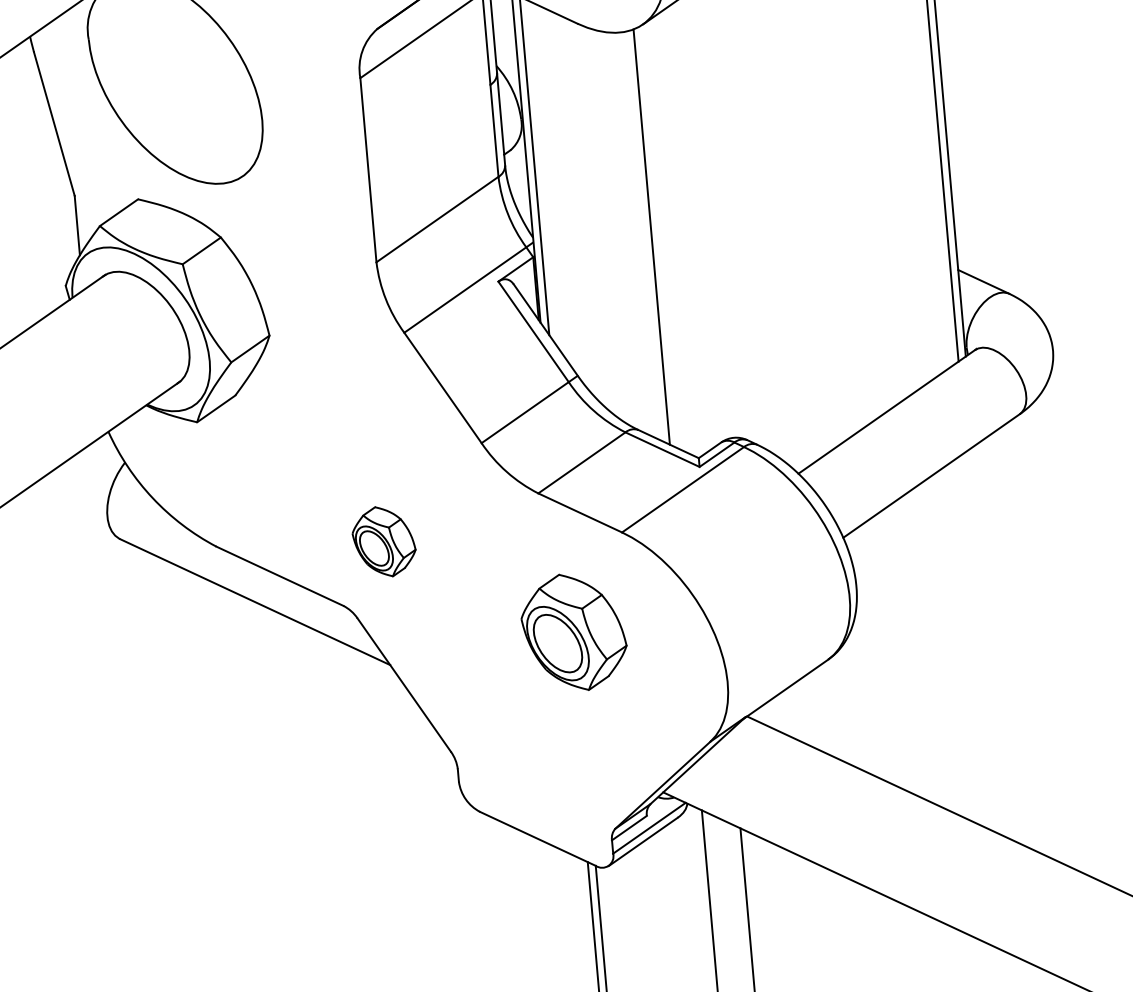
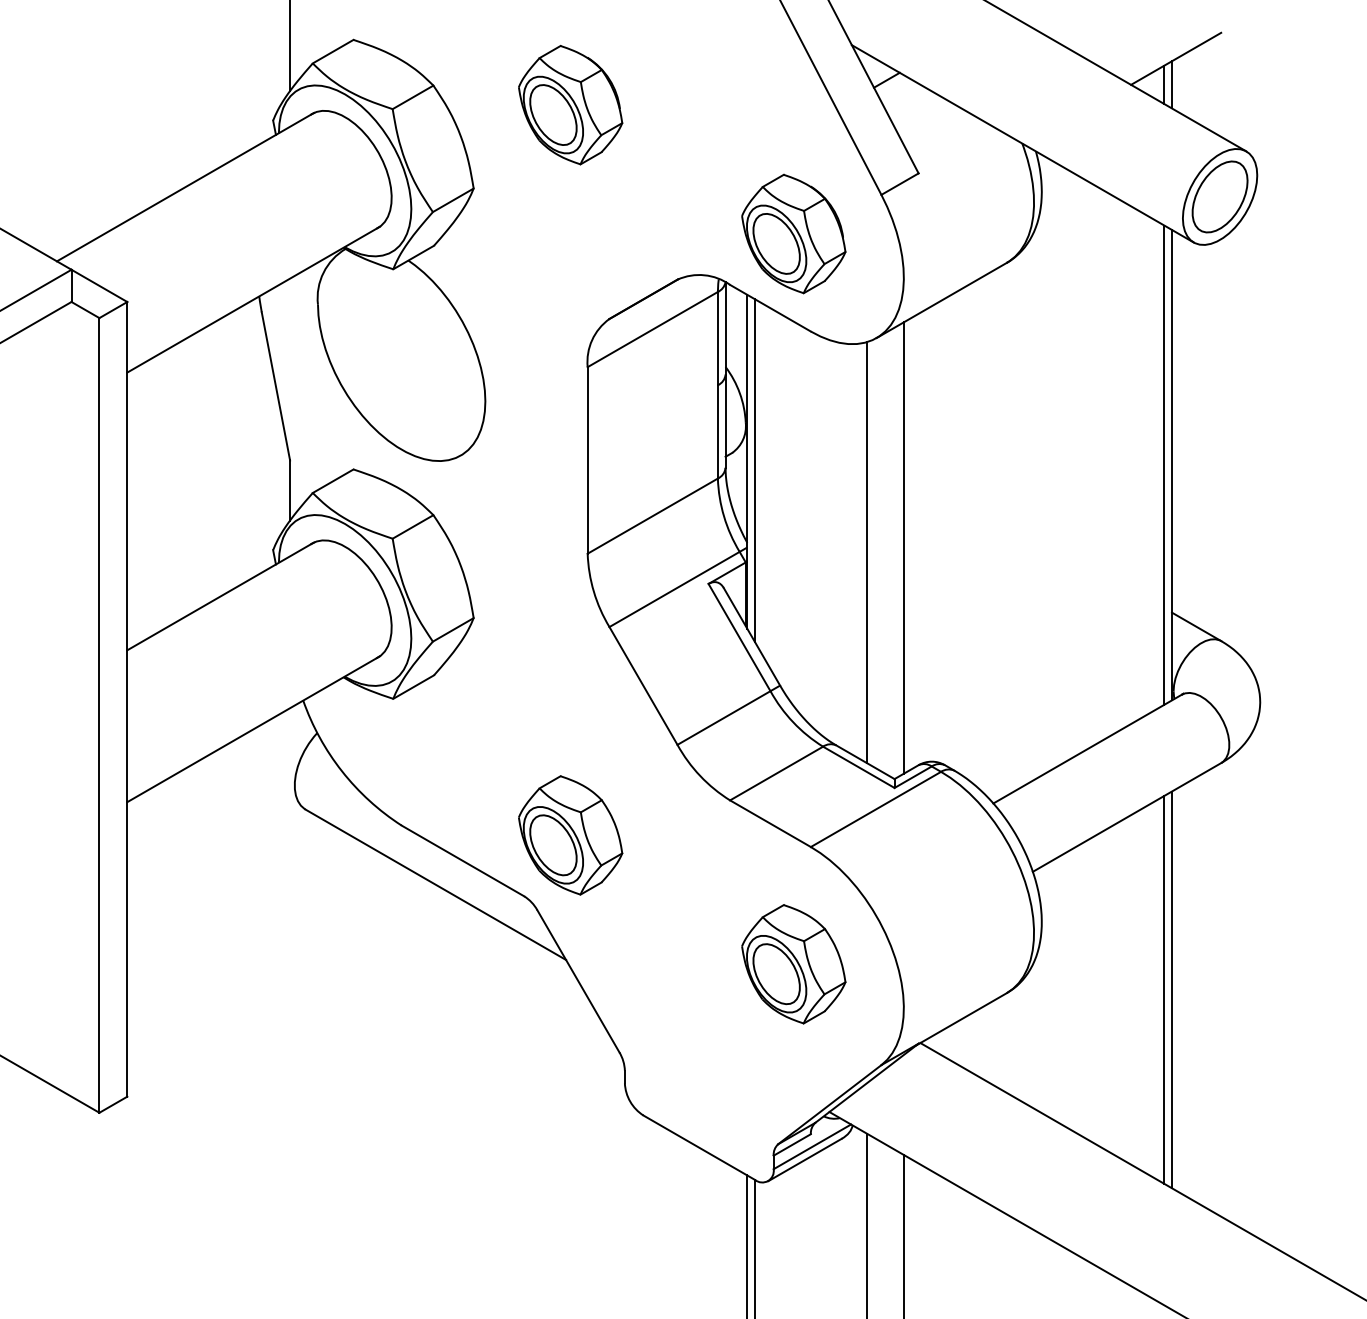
line: (687, 228) -> (903, 547), added
part: (383, 541) -> (570, 835), size x1.67
part: (573, 632) -> (793, 964), moved
line: (990, 641) -> (1171, 989), added
line: (983, 642) -> (1164, 989), added

